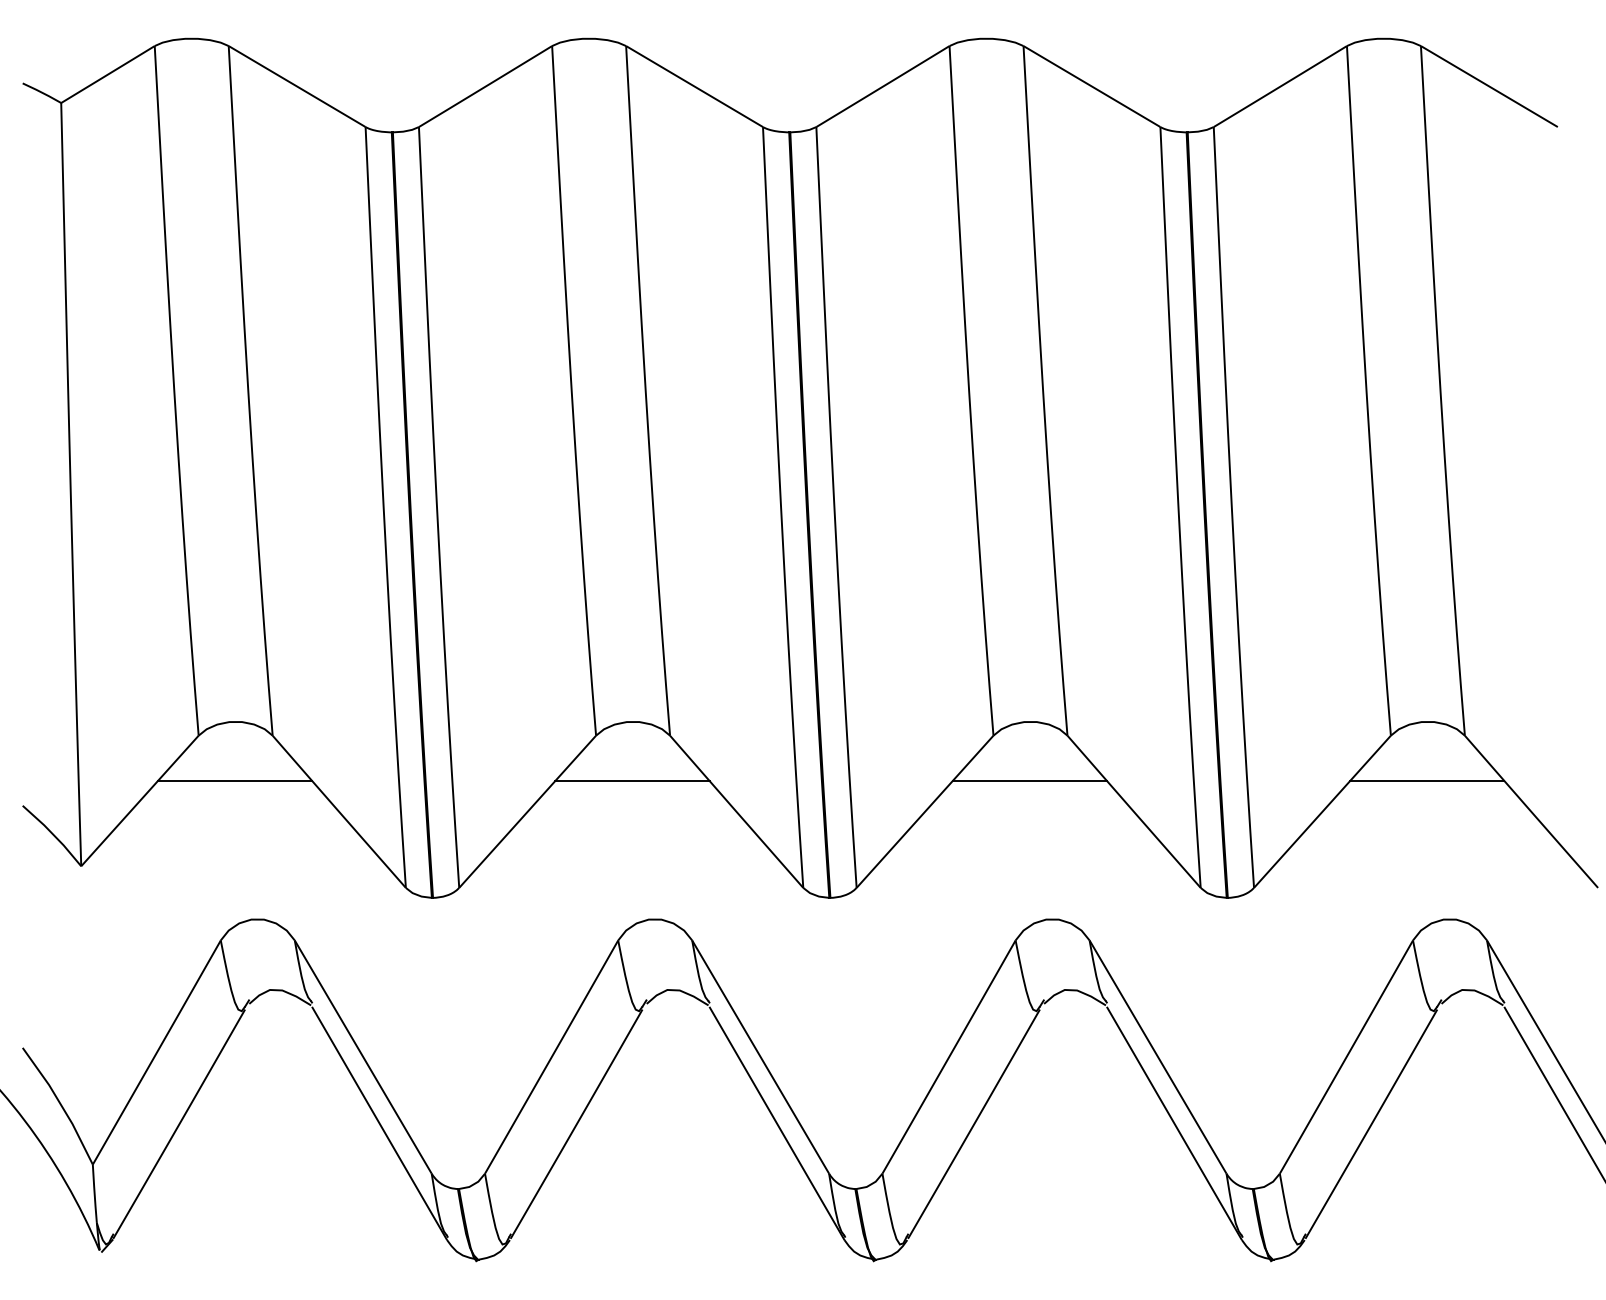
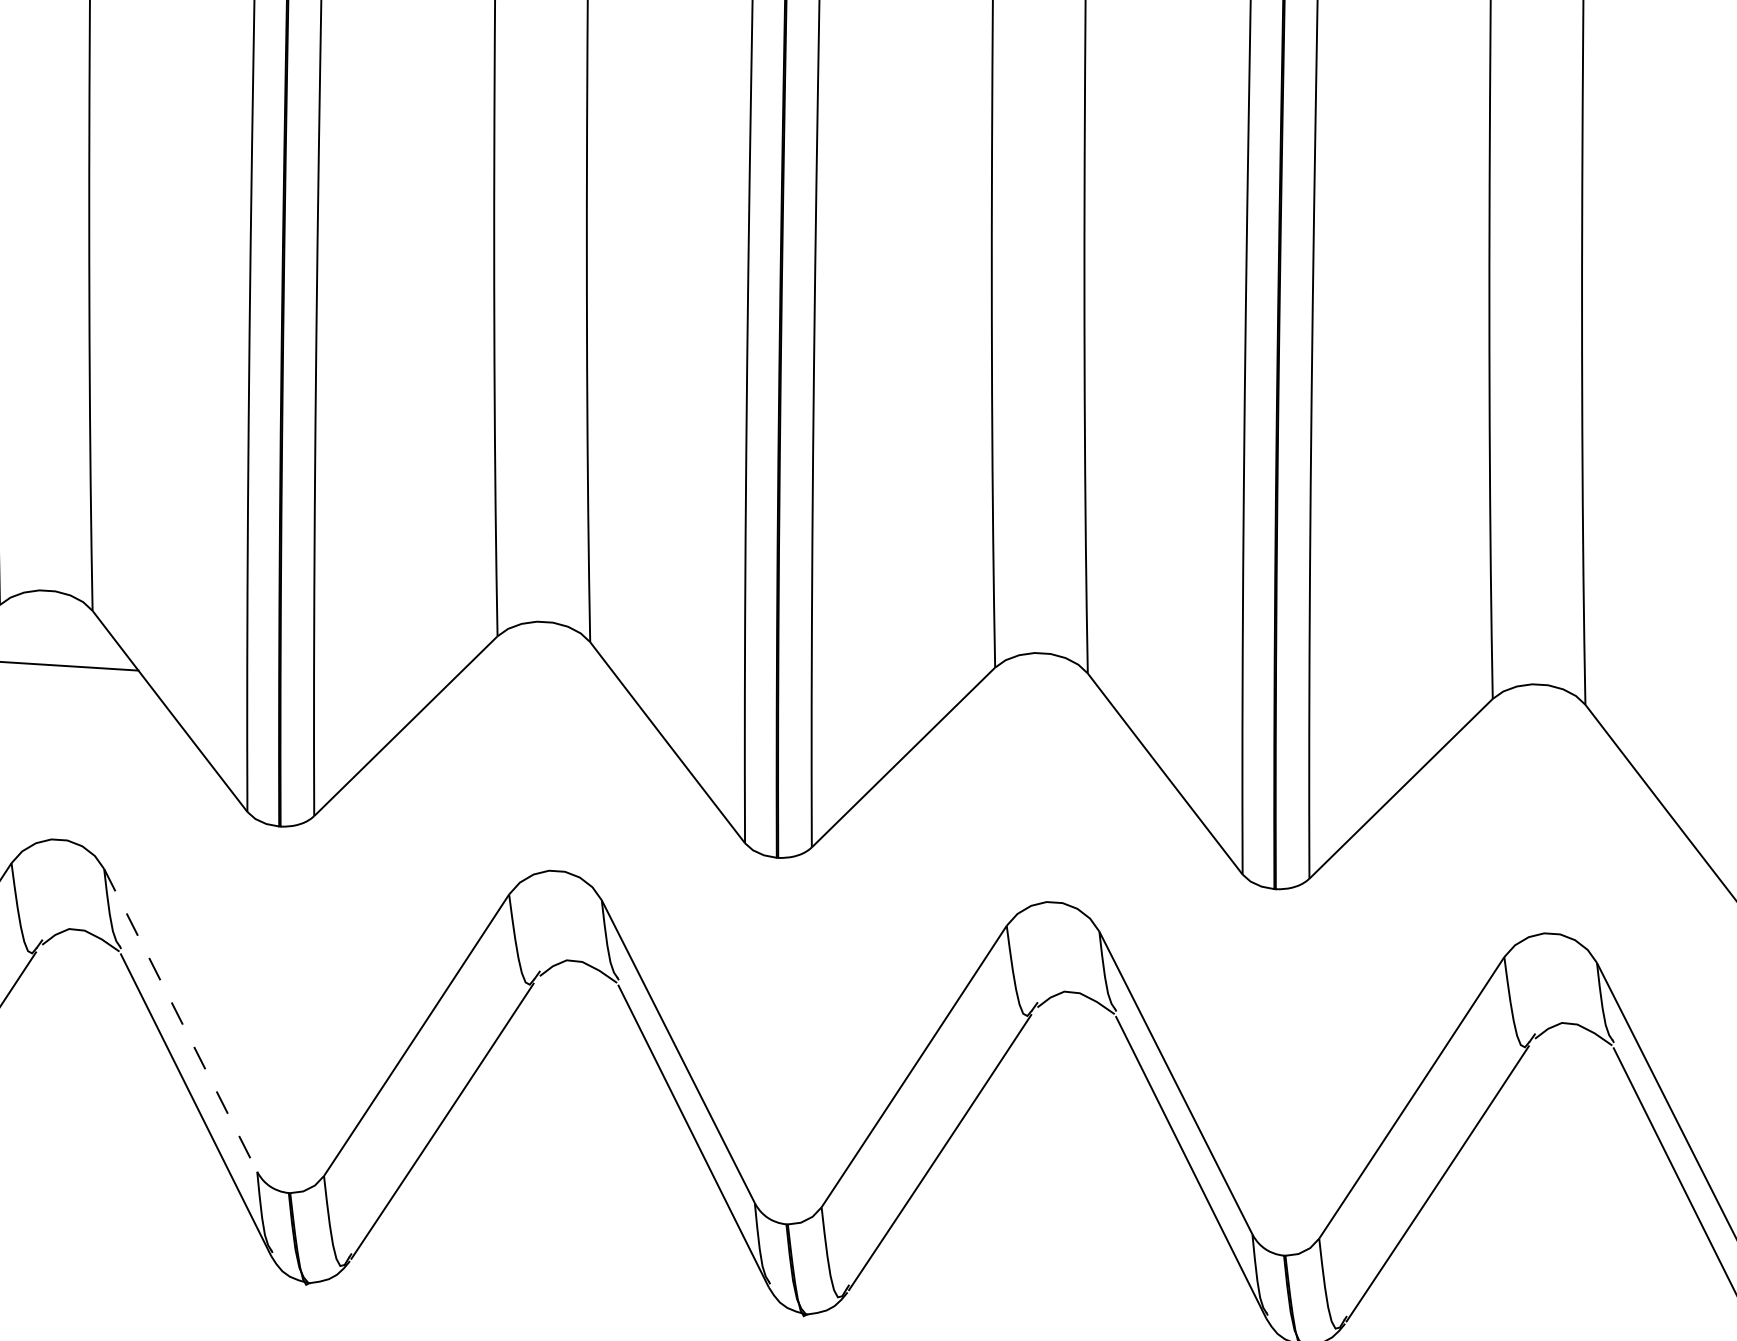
line: (632, 780) -> (539, 695), removed
line: (1029, 780) -> (1036, 726), removed
line: (1427, 780) -> (1535, 757), removed
line: (363, 1056) -> (181, 1019), solid -> dashed

